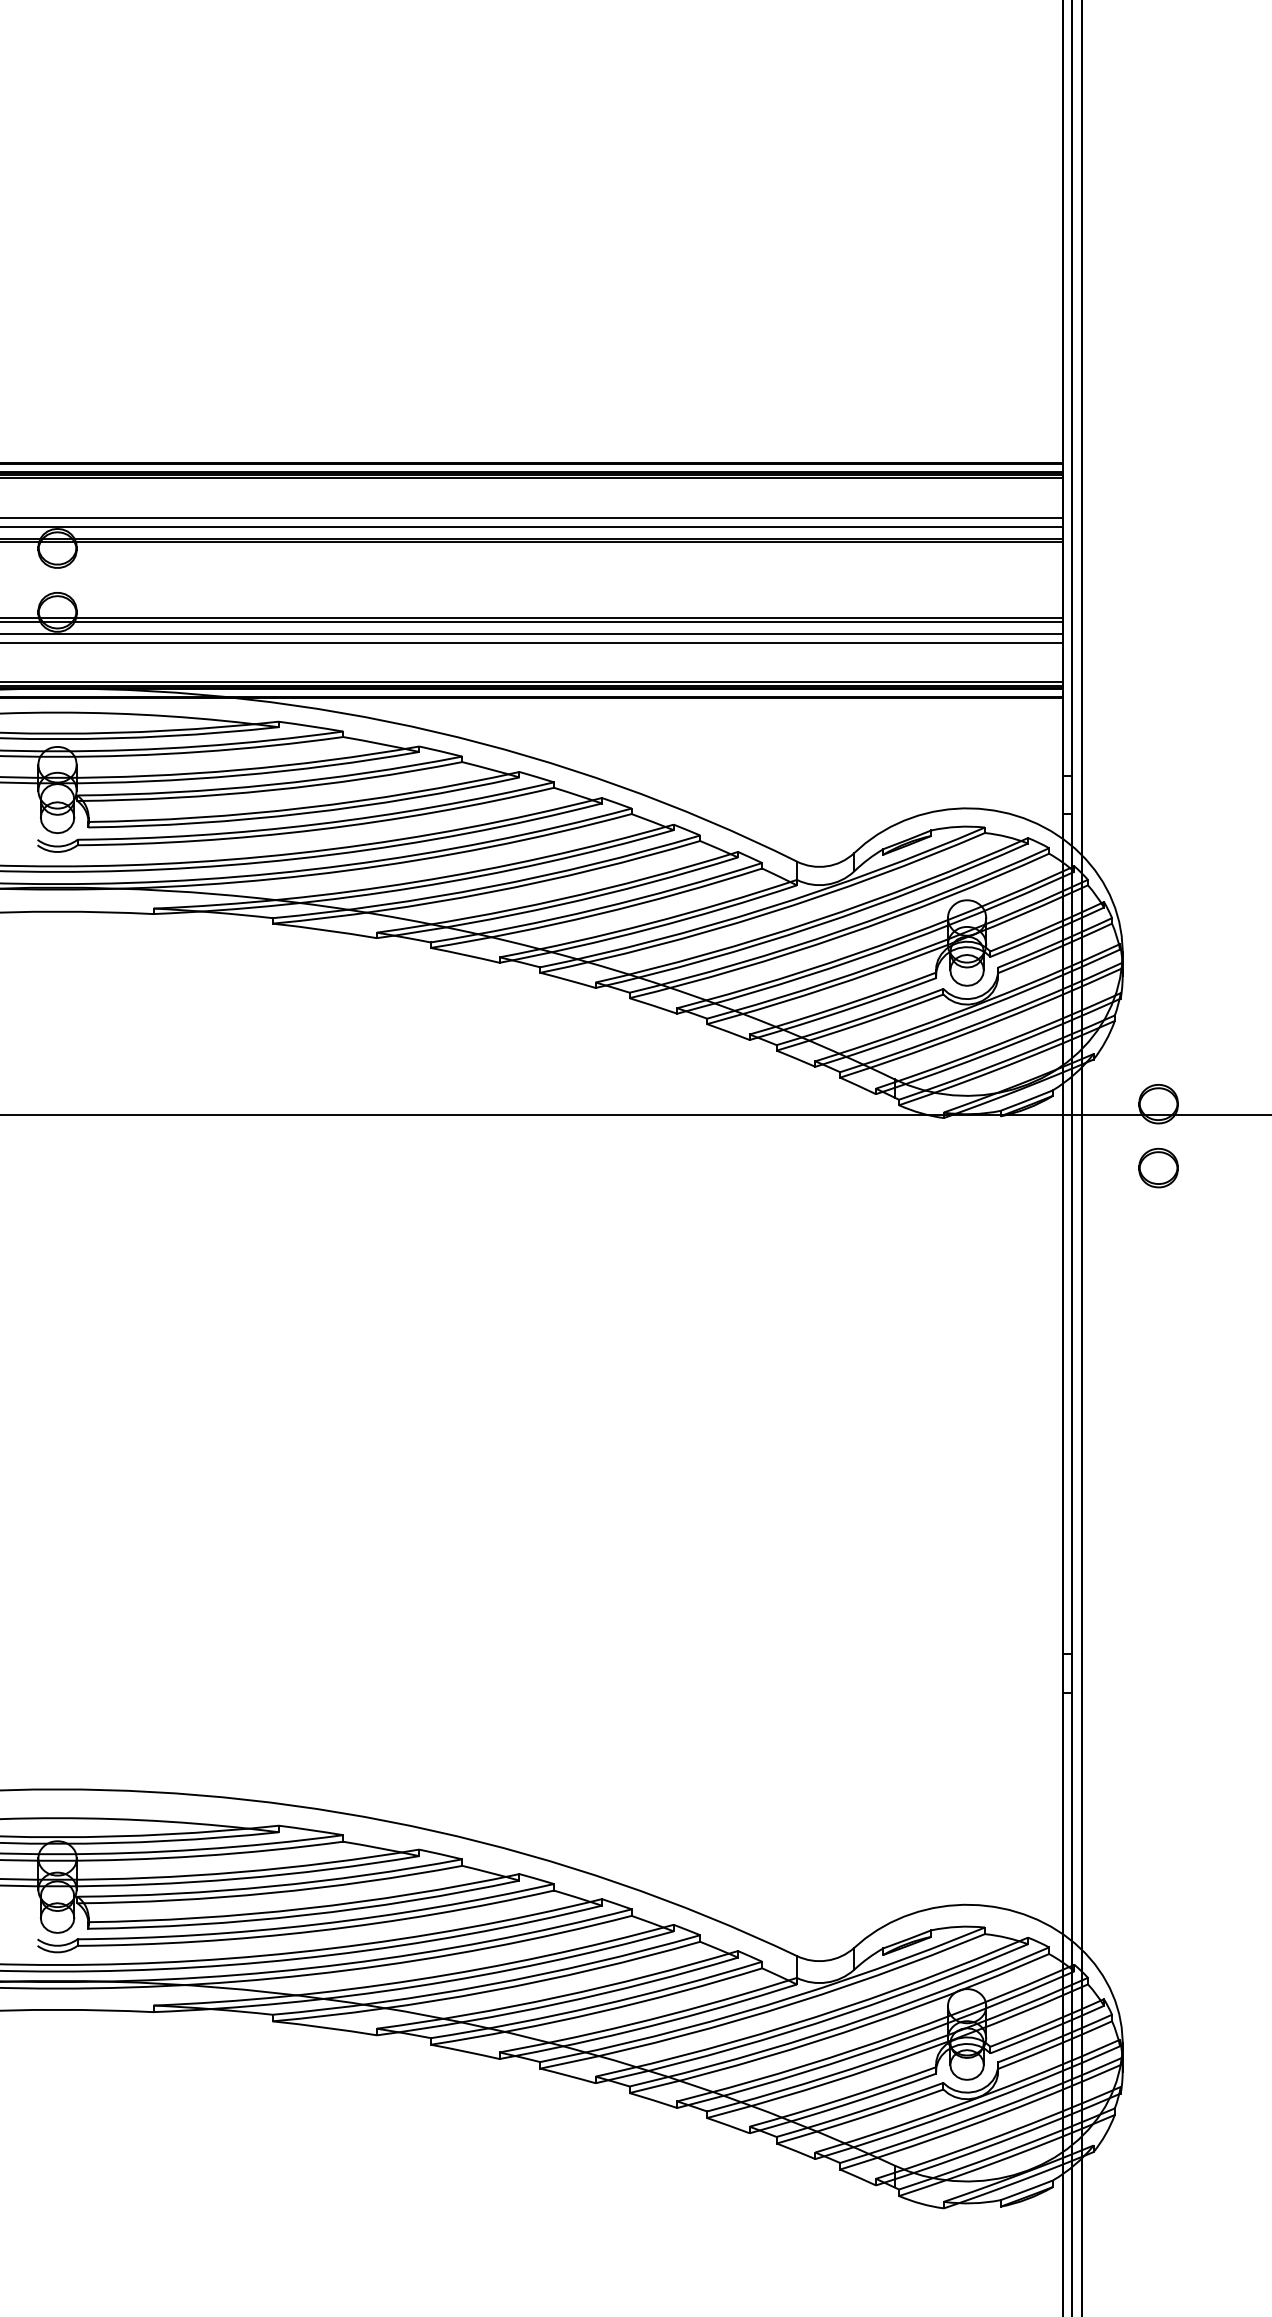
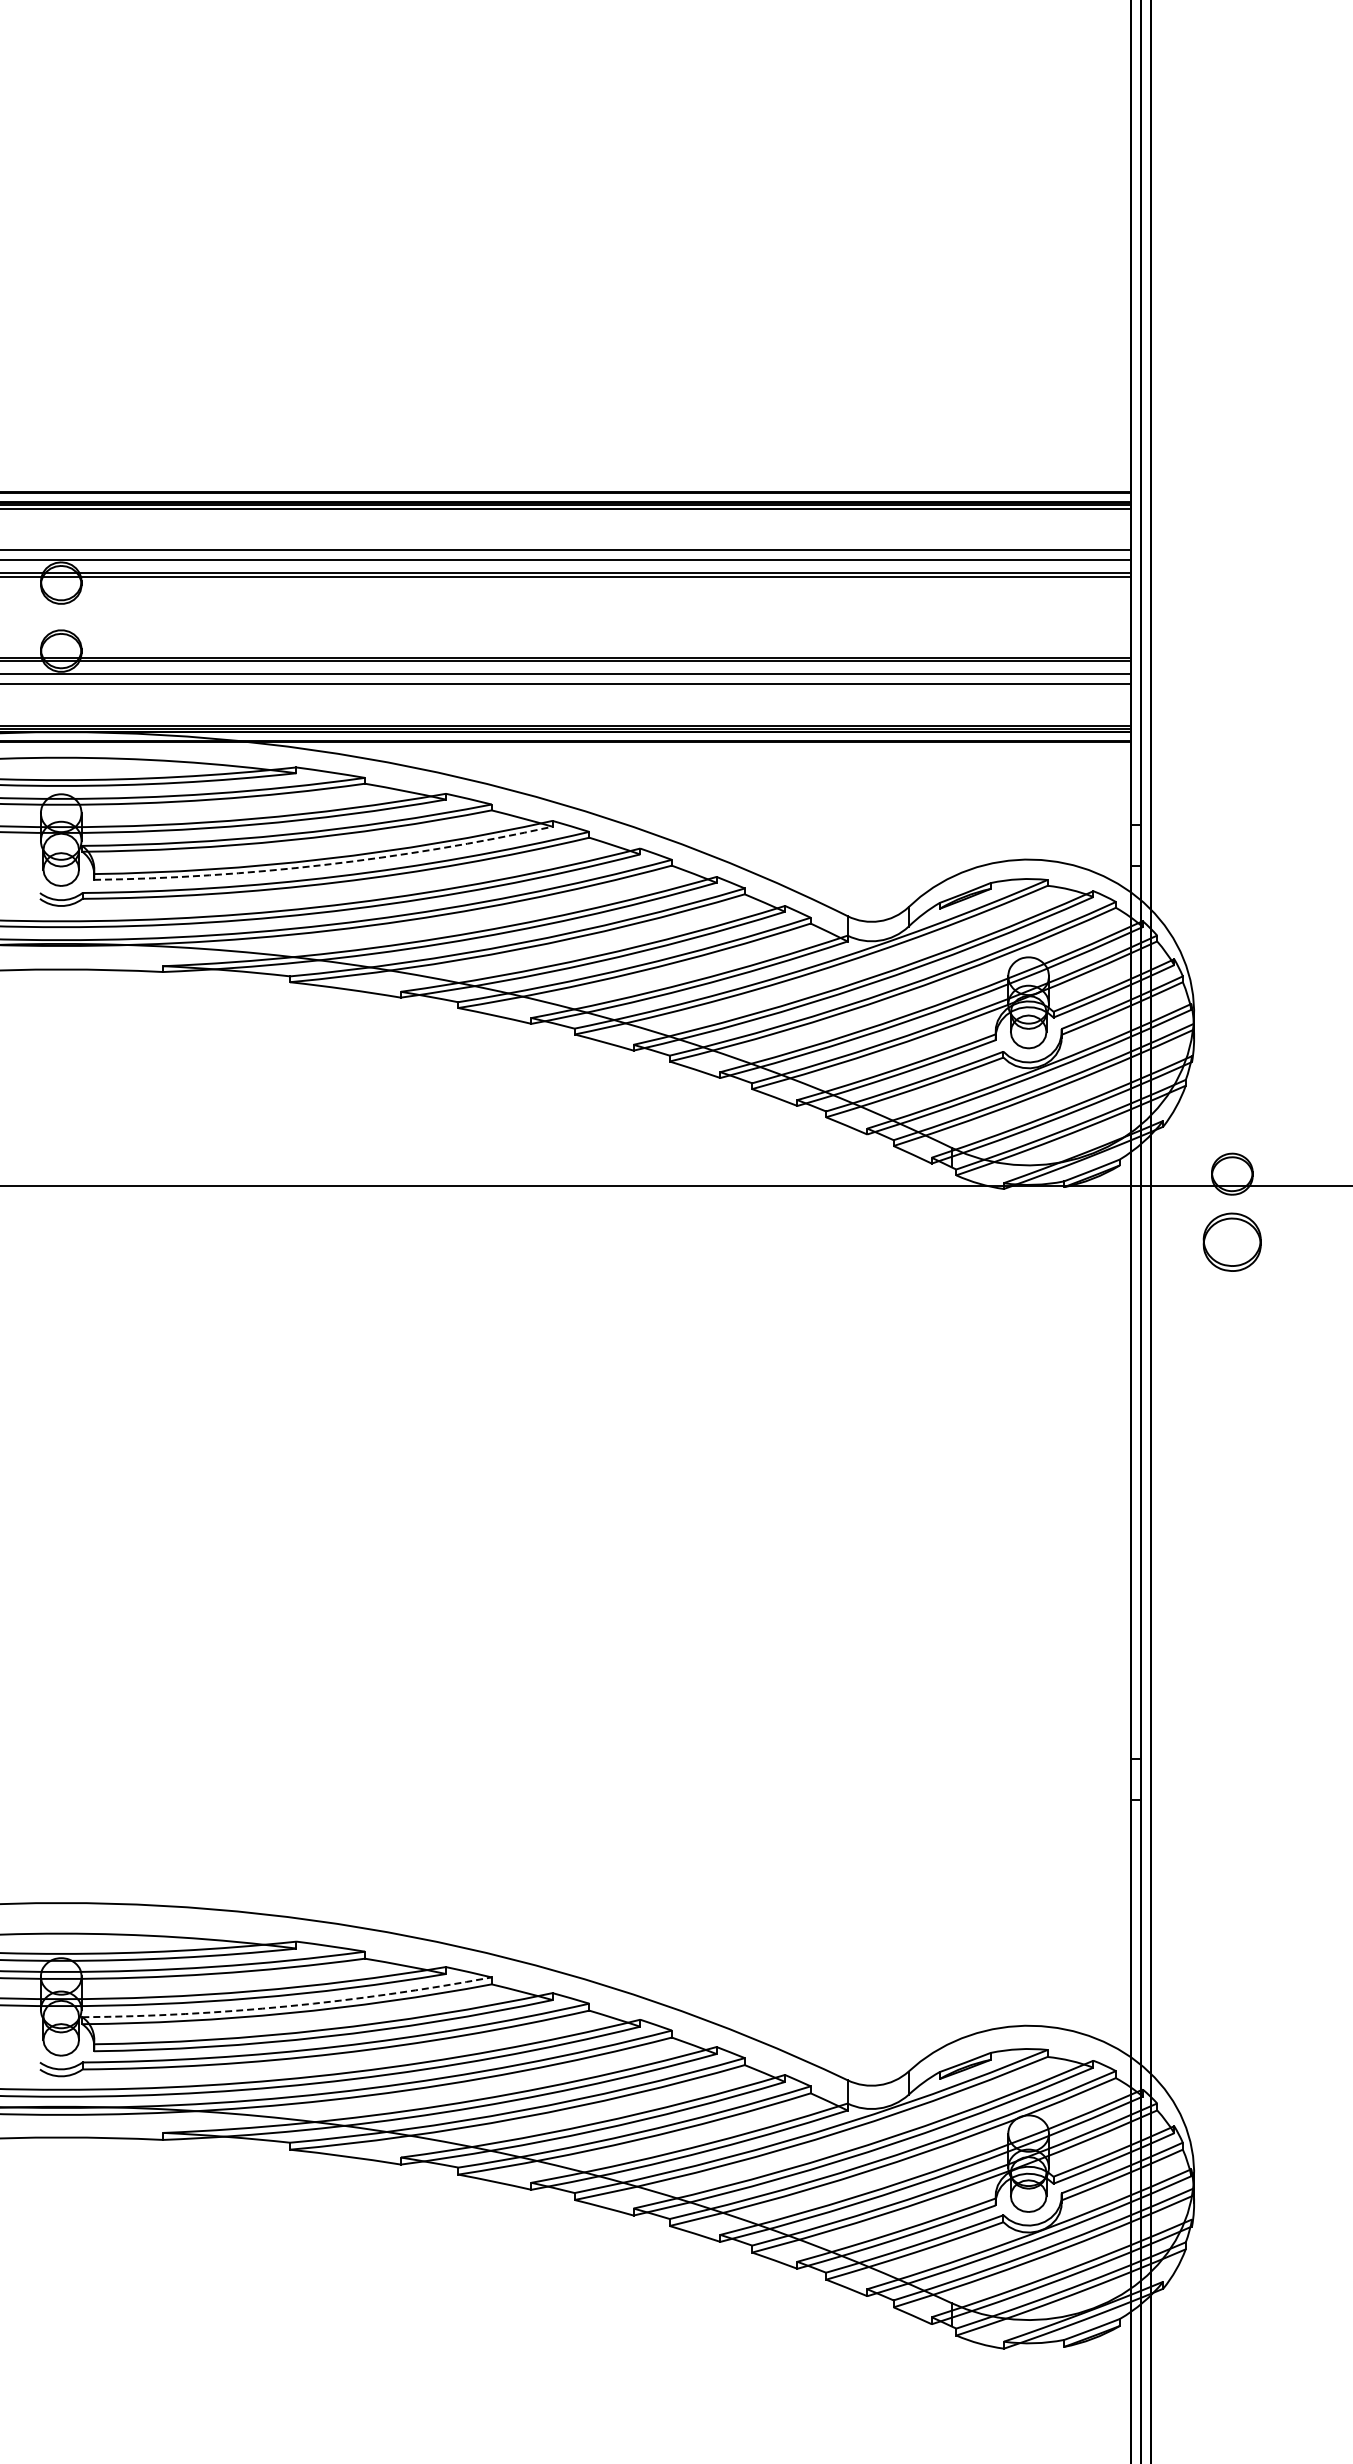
arc: (305, 812) -> (324, 864), solid -> dashed
part: (1158, 1167) -> (1232, 1241), size x1.4
arc: (270, 1886) -> (287, 2006), solid -> dashed

